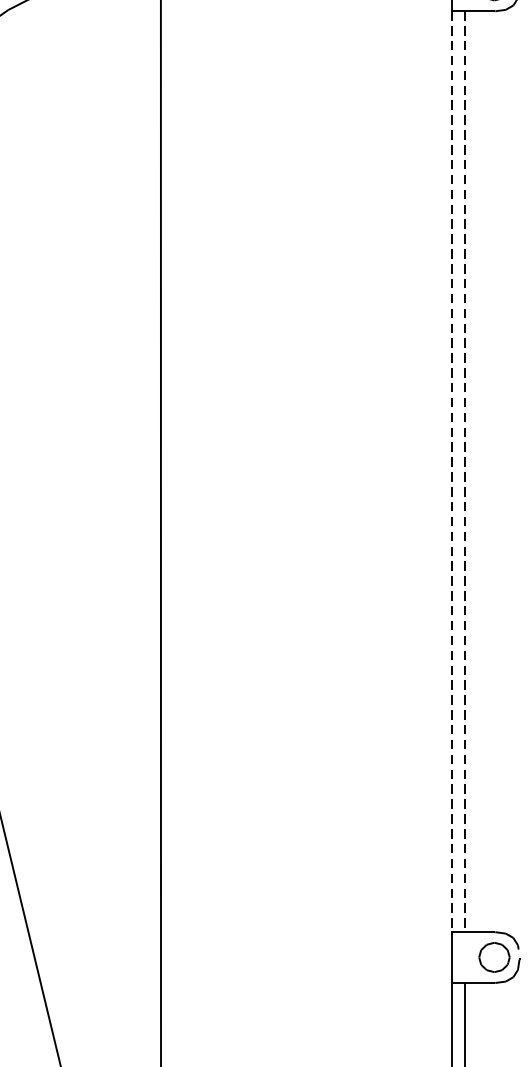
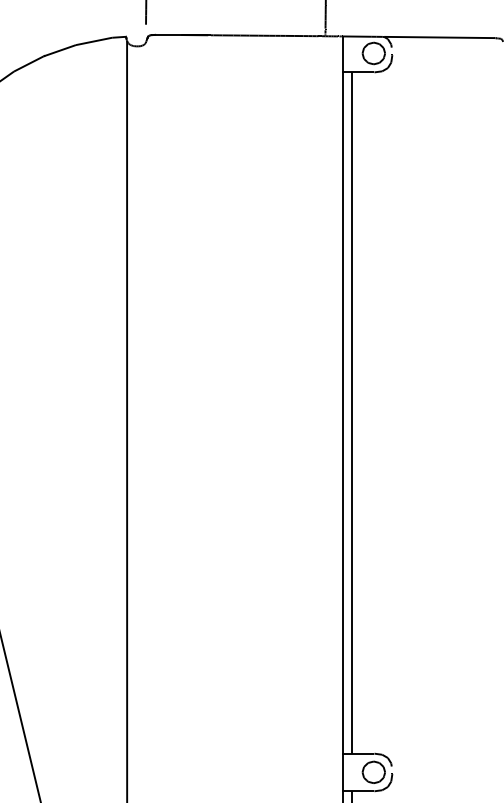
line: (452, 472) -> (342, 413), dashed -> solid
line: (464, 472) -> (351, 413), dashed -> solid

